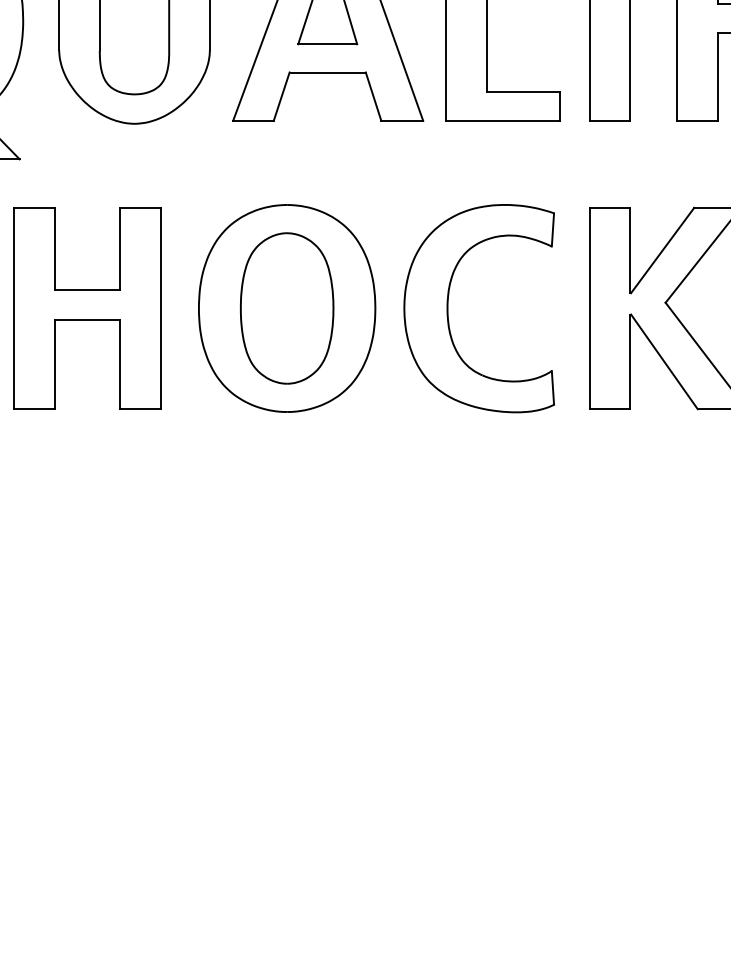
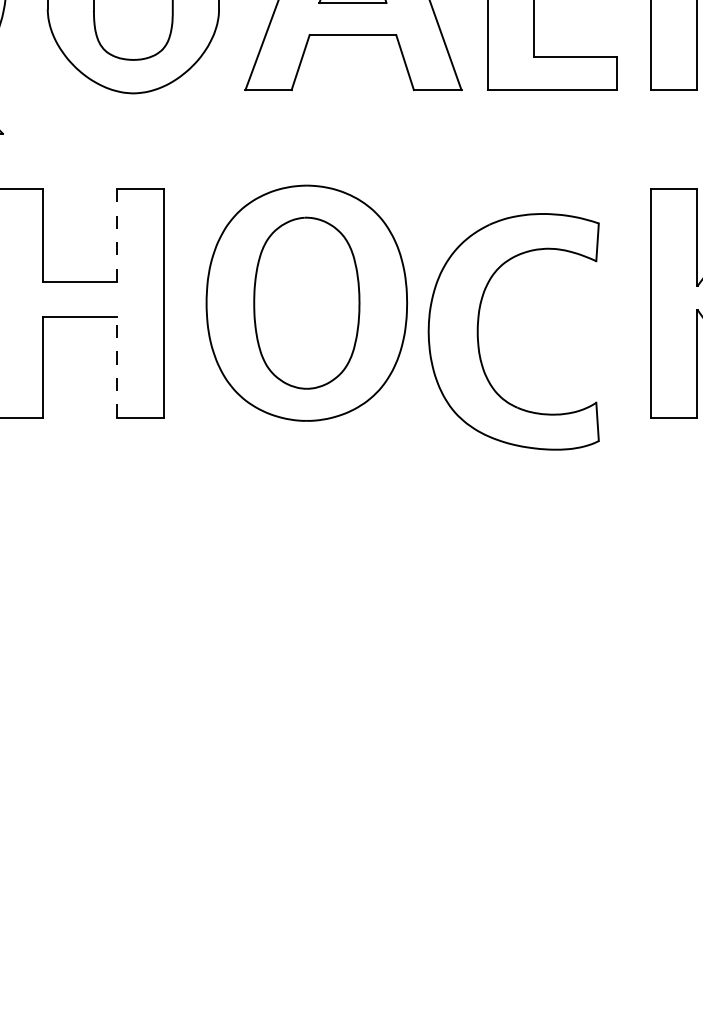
line: (120, 248) -> (117, 235), solid -> dashed
part: (448, 308) -> (478, 331), moved
line: (120, 364) -> (117, 366), solid -> dashed

